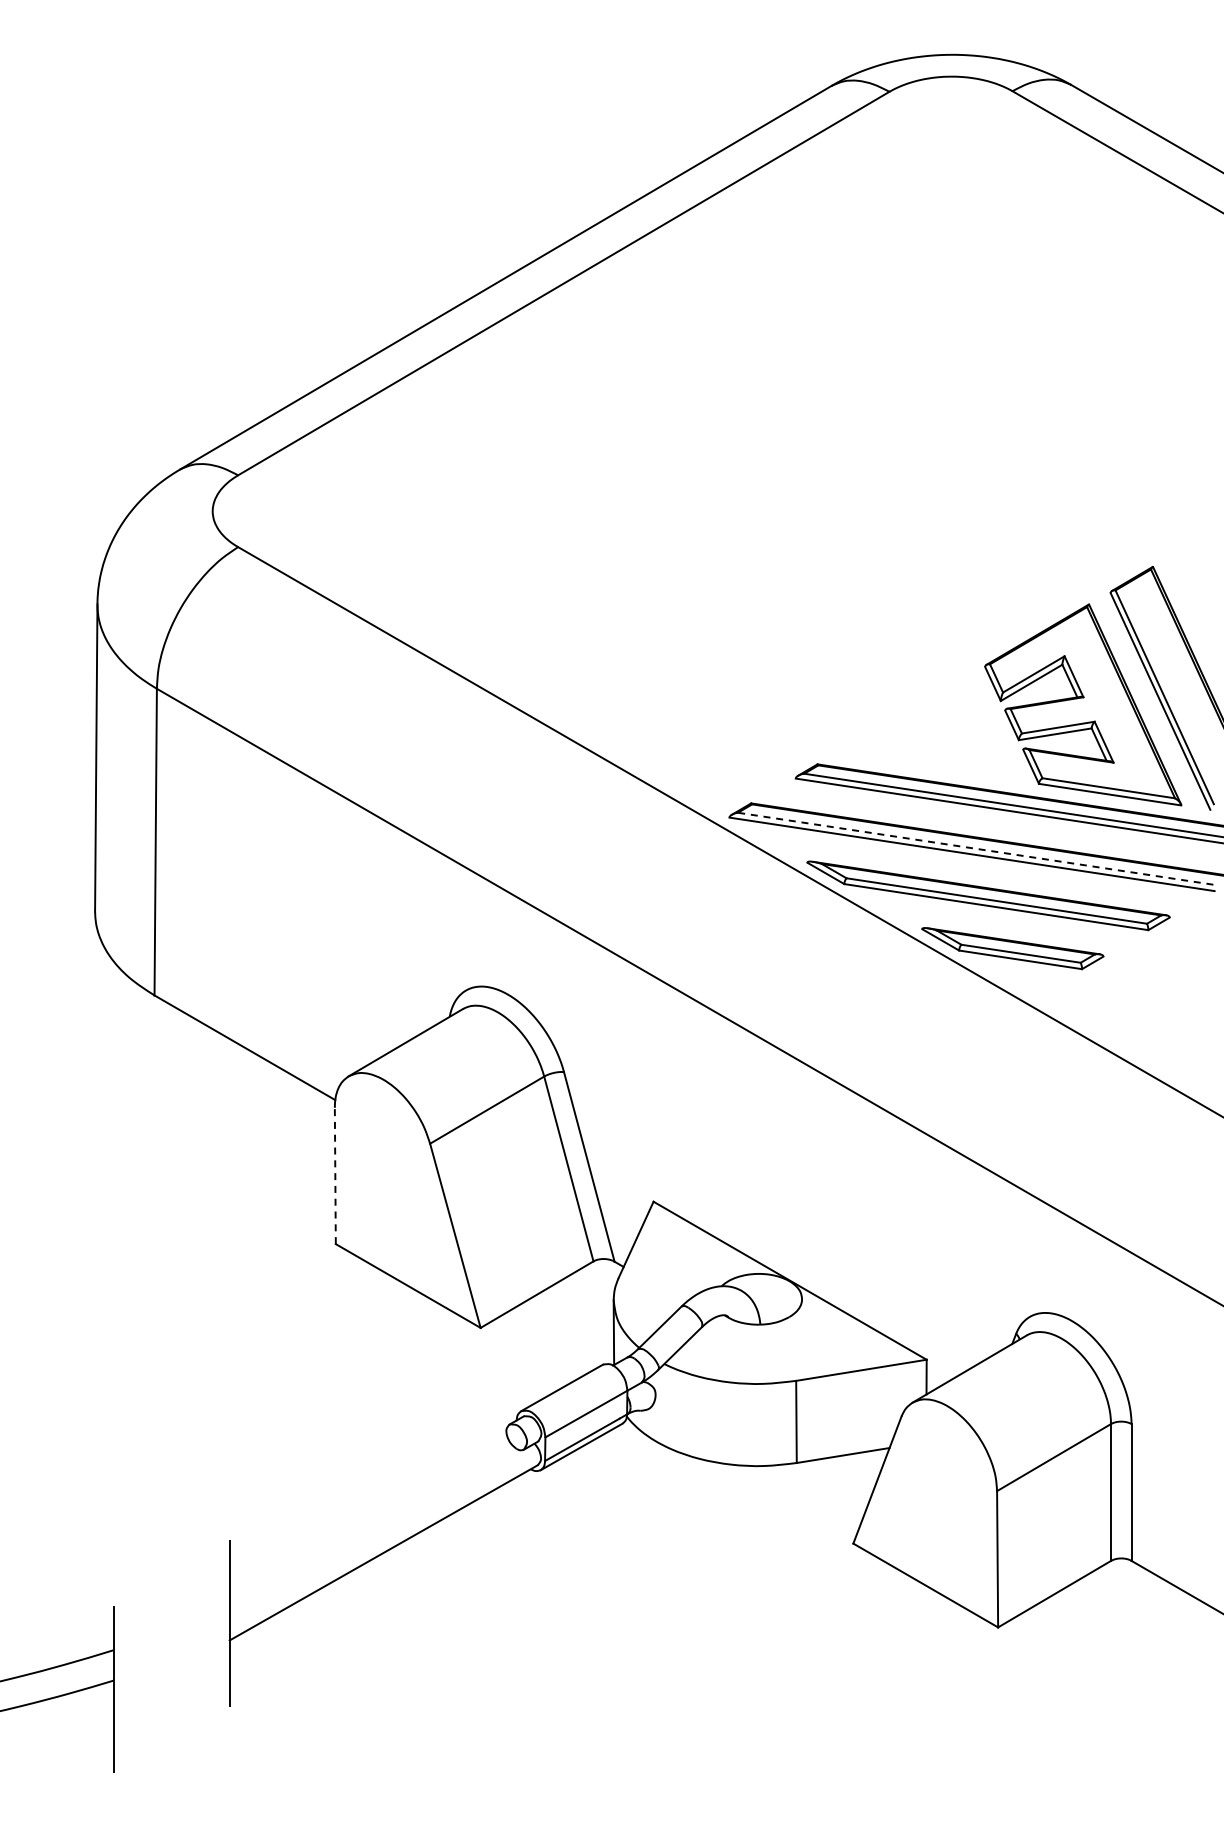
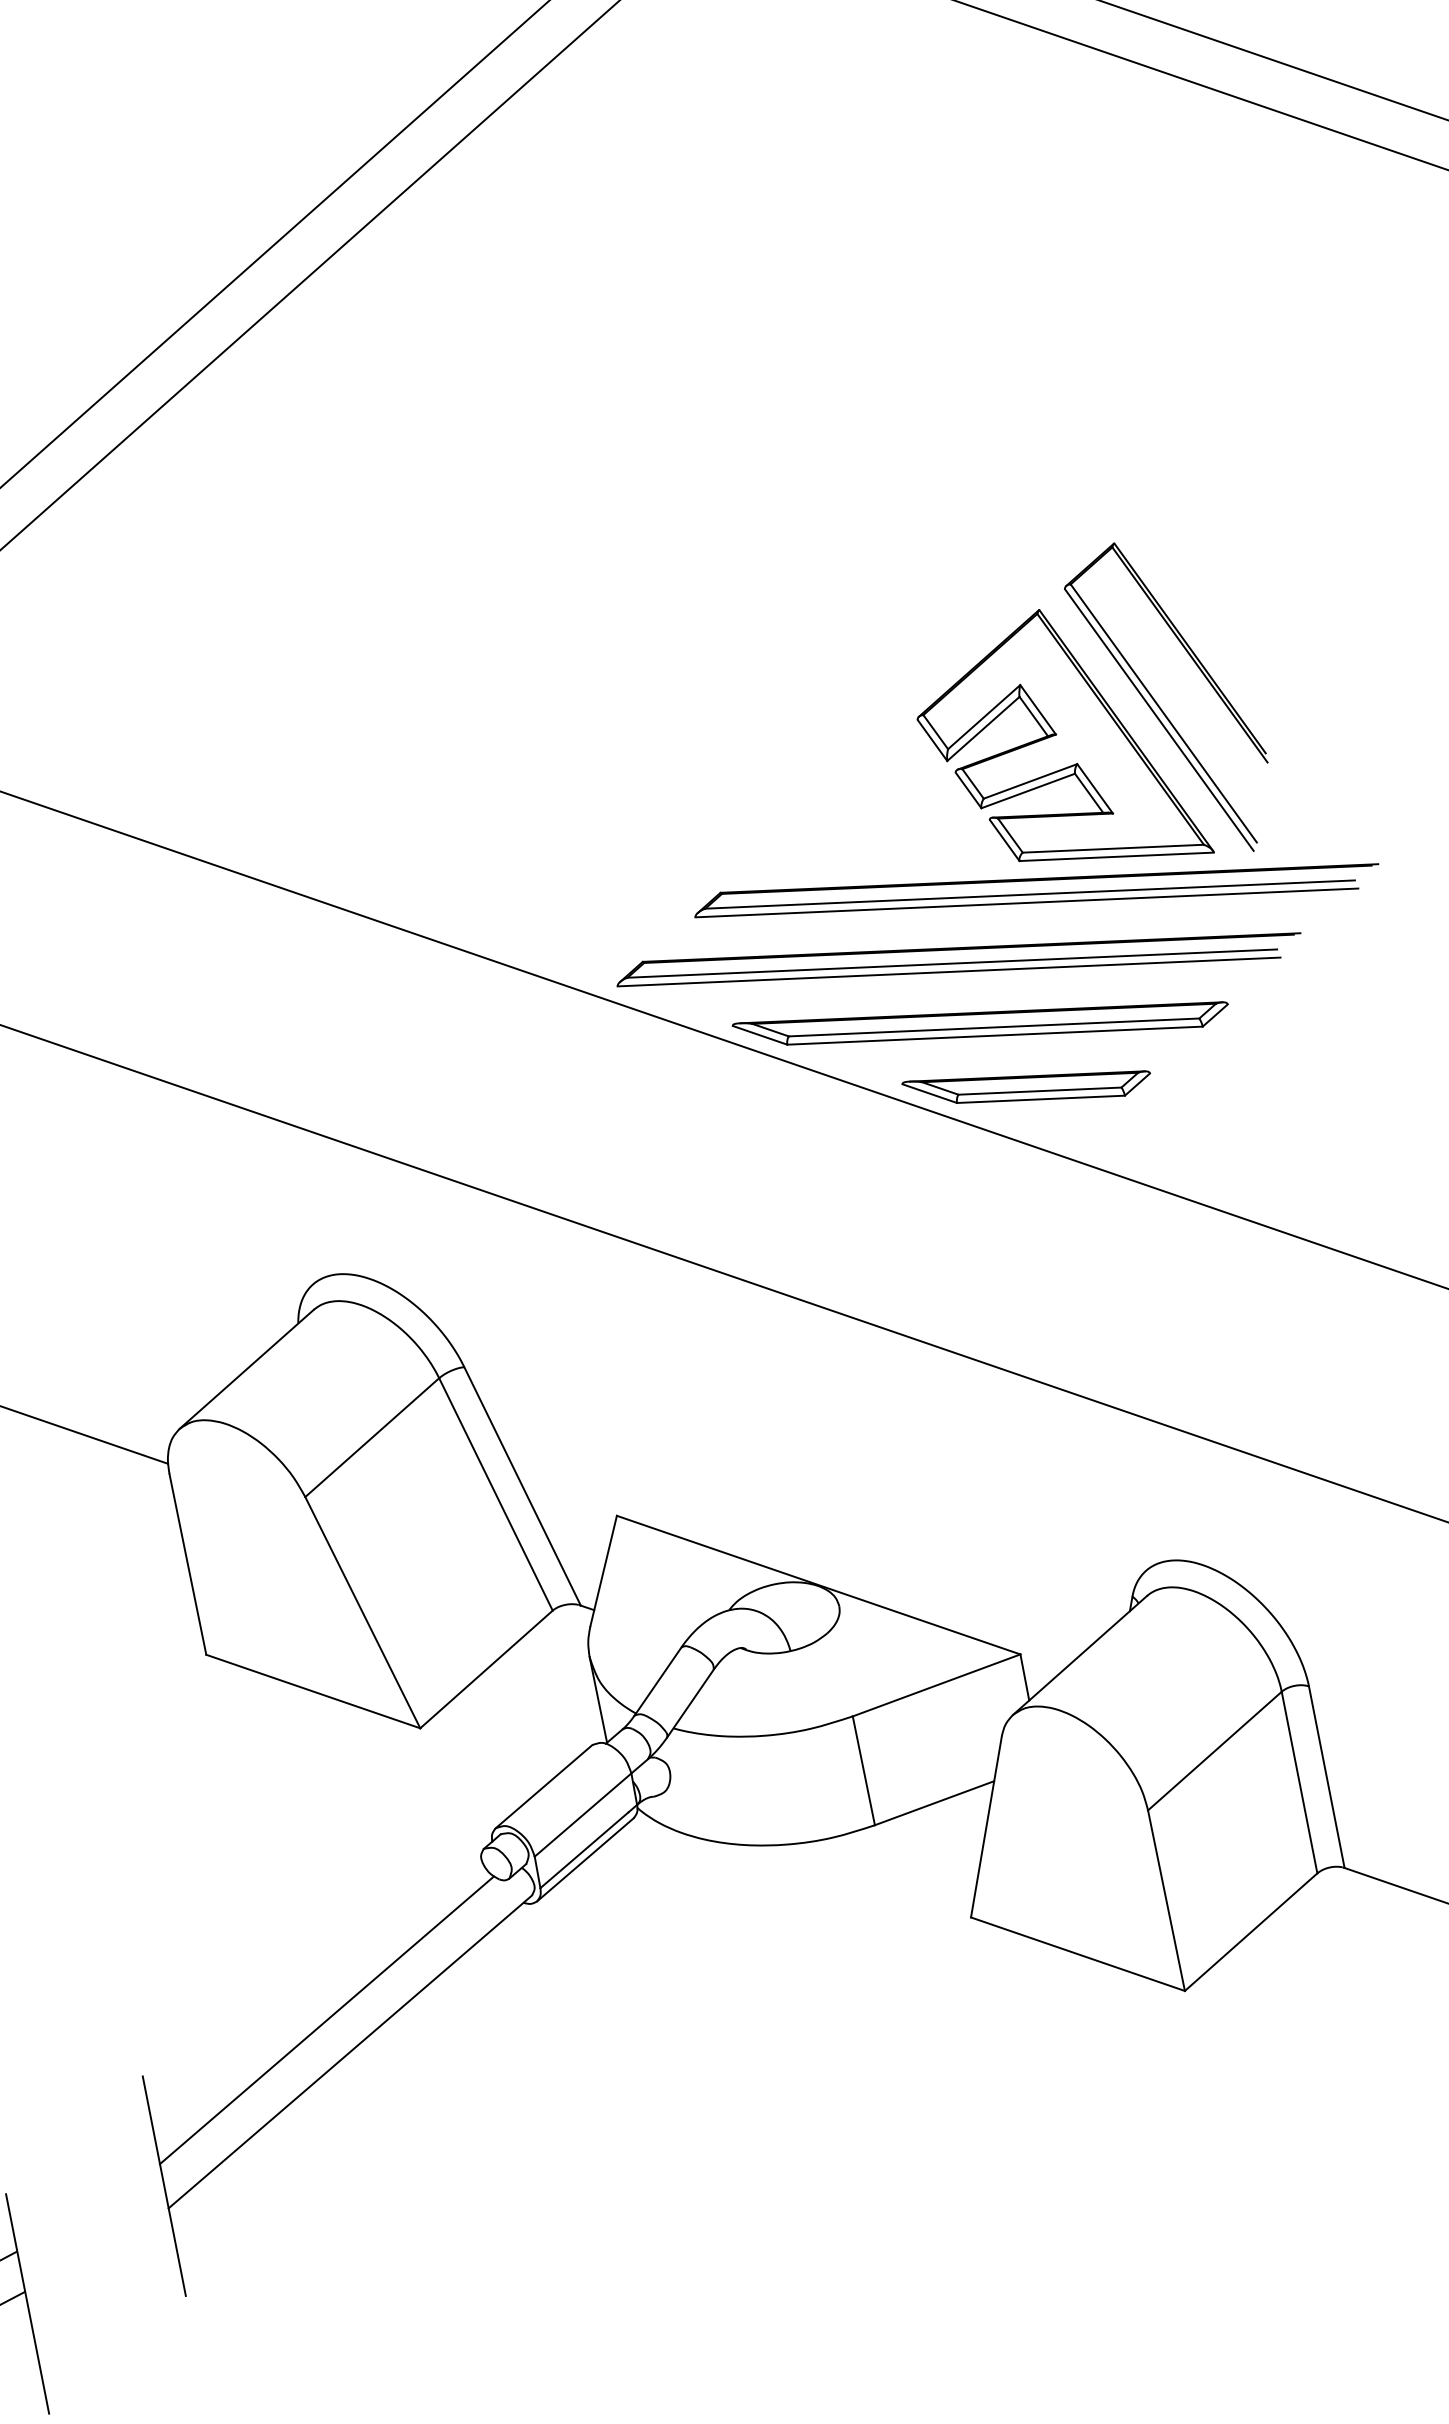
line: (975, 848) -> (952, 963), dashed -> solid
line: (335, 1175) -> (188, 1563), dashed -> solid
line: (370, 1526) -> (325, 2020), added

